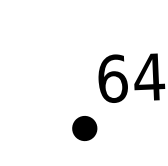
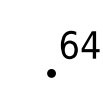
part: (84, 128) -> (51, 73), size x0.6

